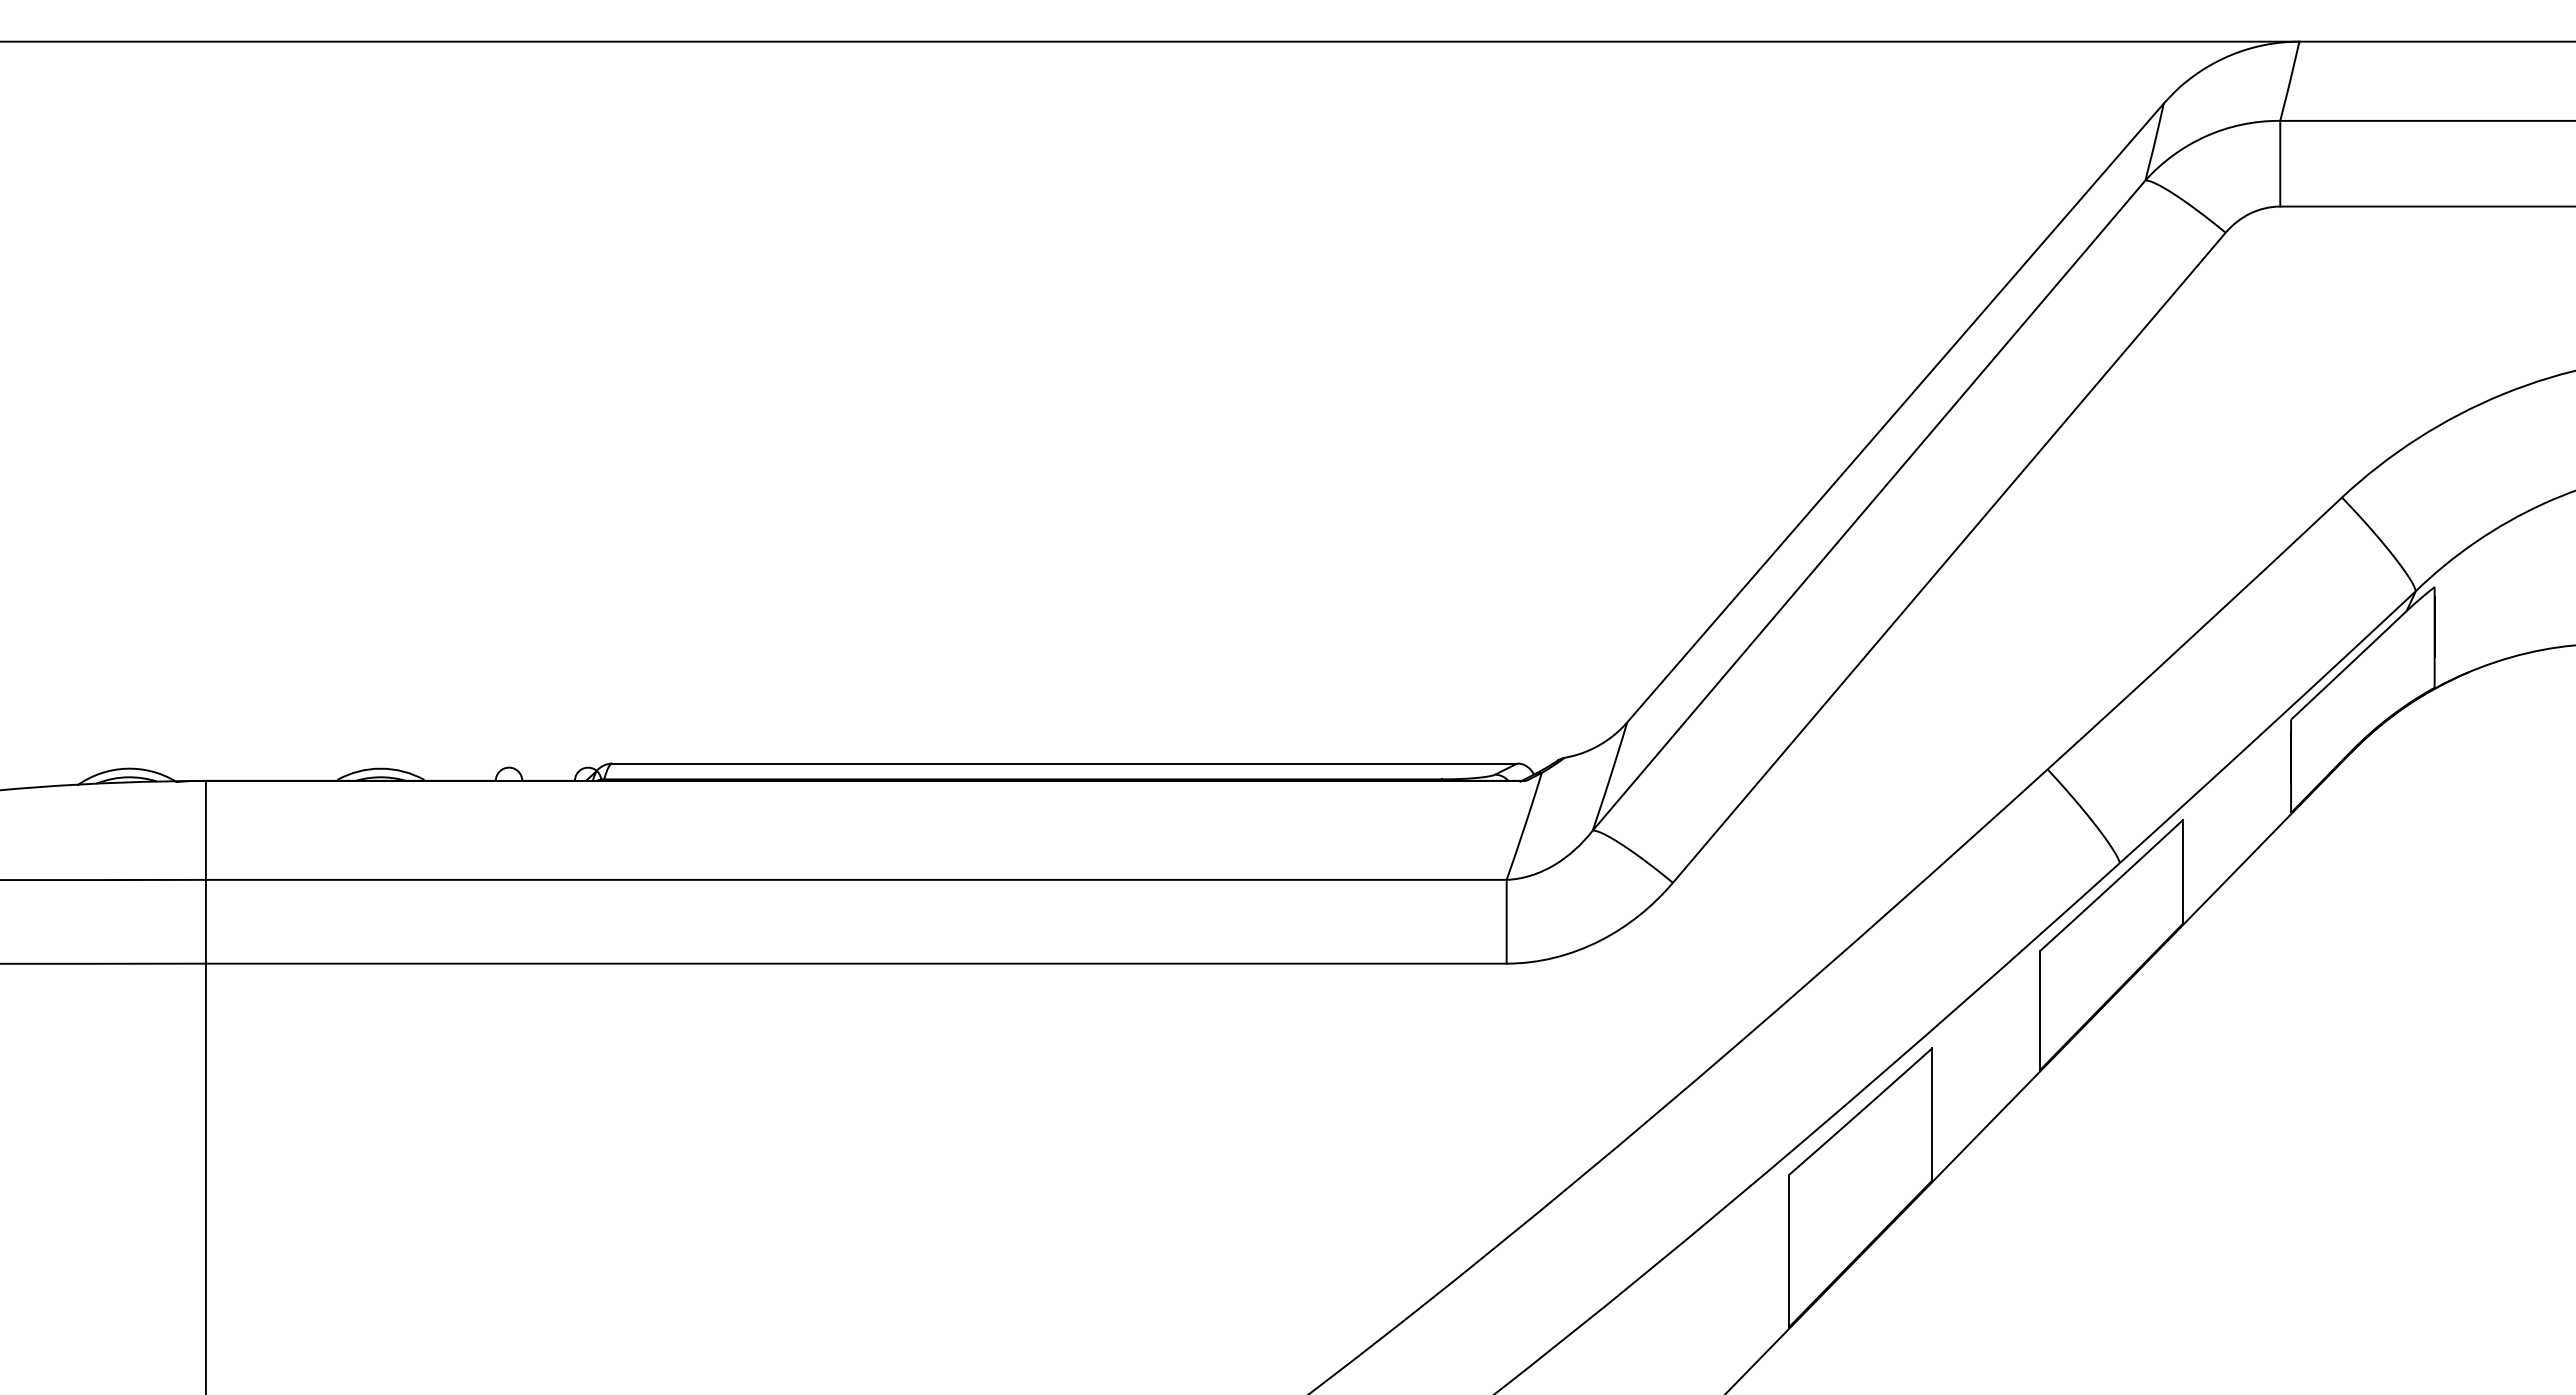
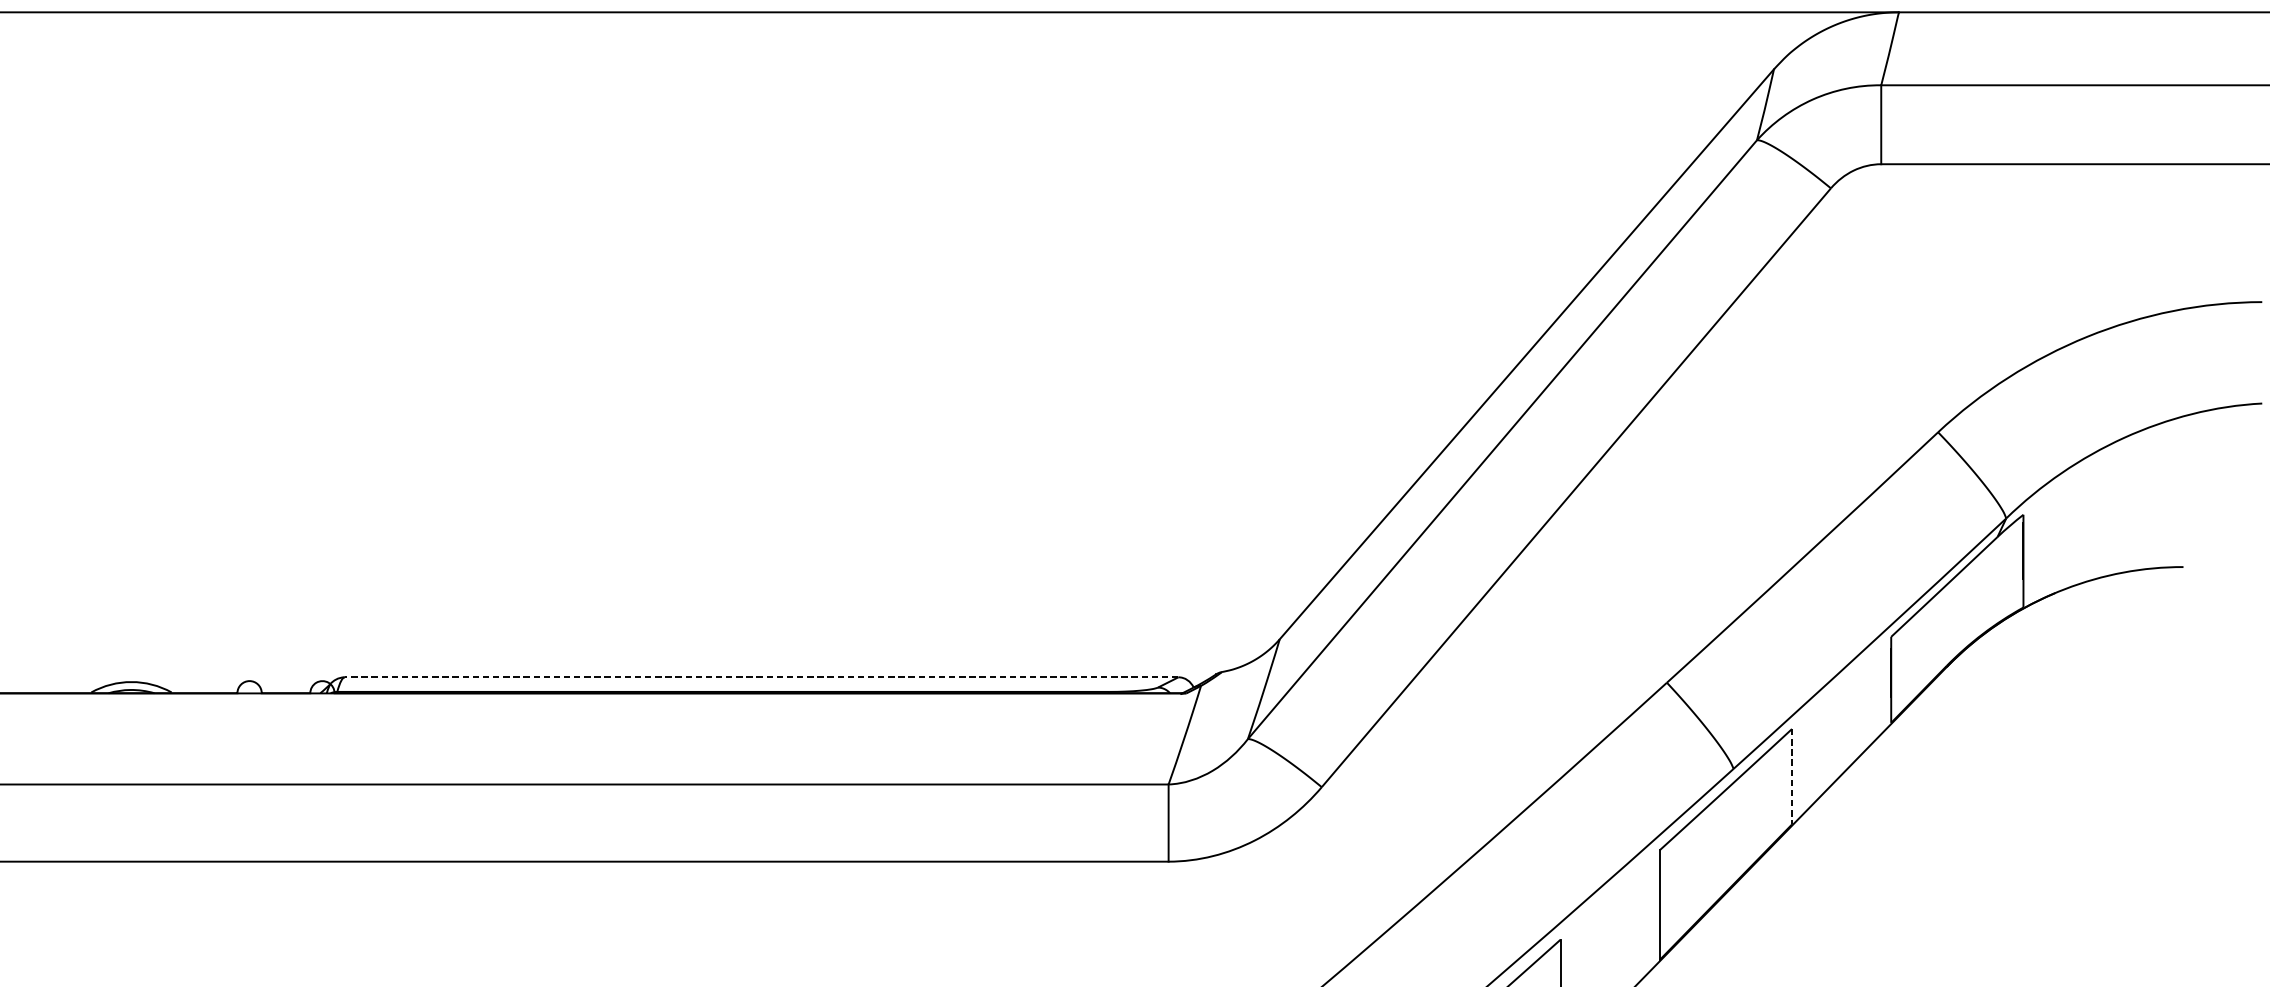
line: (1064, 763) -> (761, 677), solid -> dashed
line: (2183, 871) -> (1792, 776), solid -> dashed

